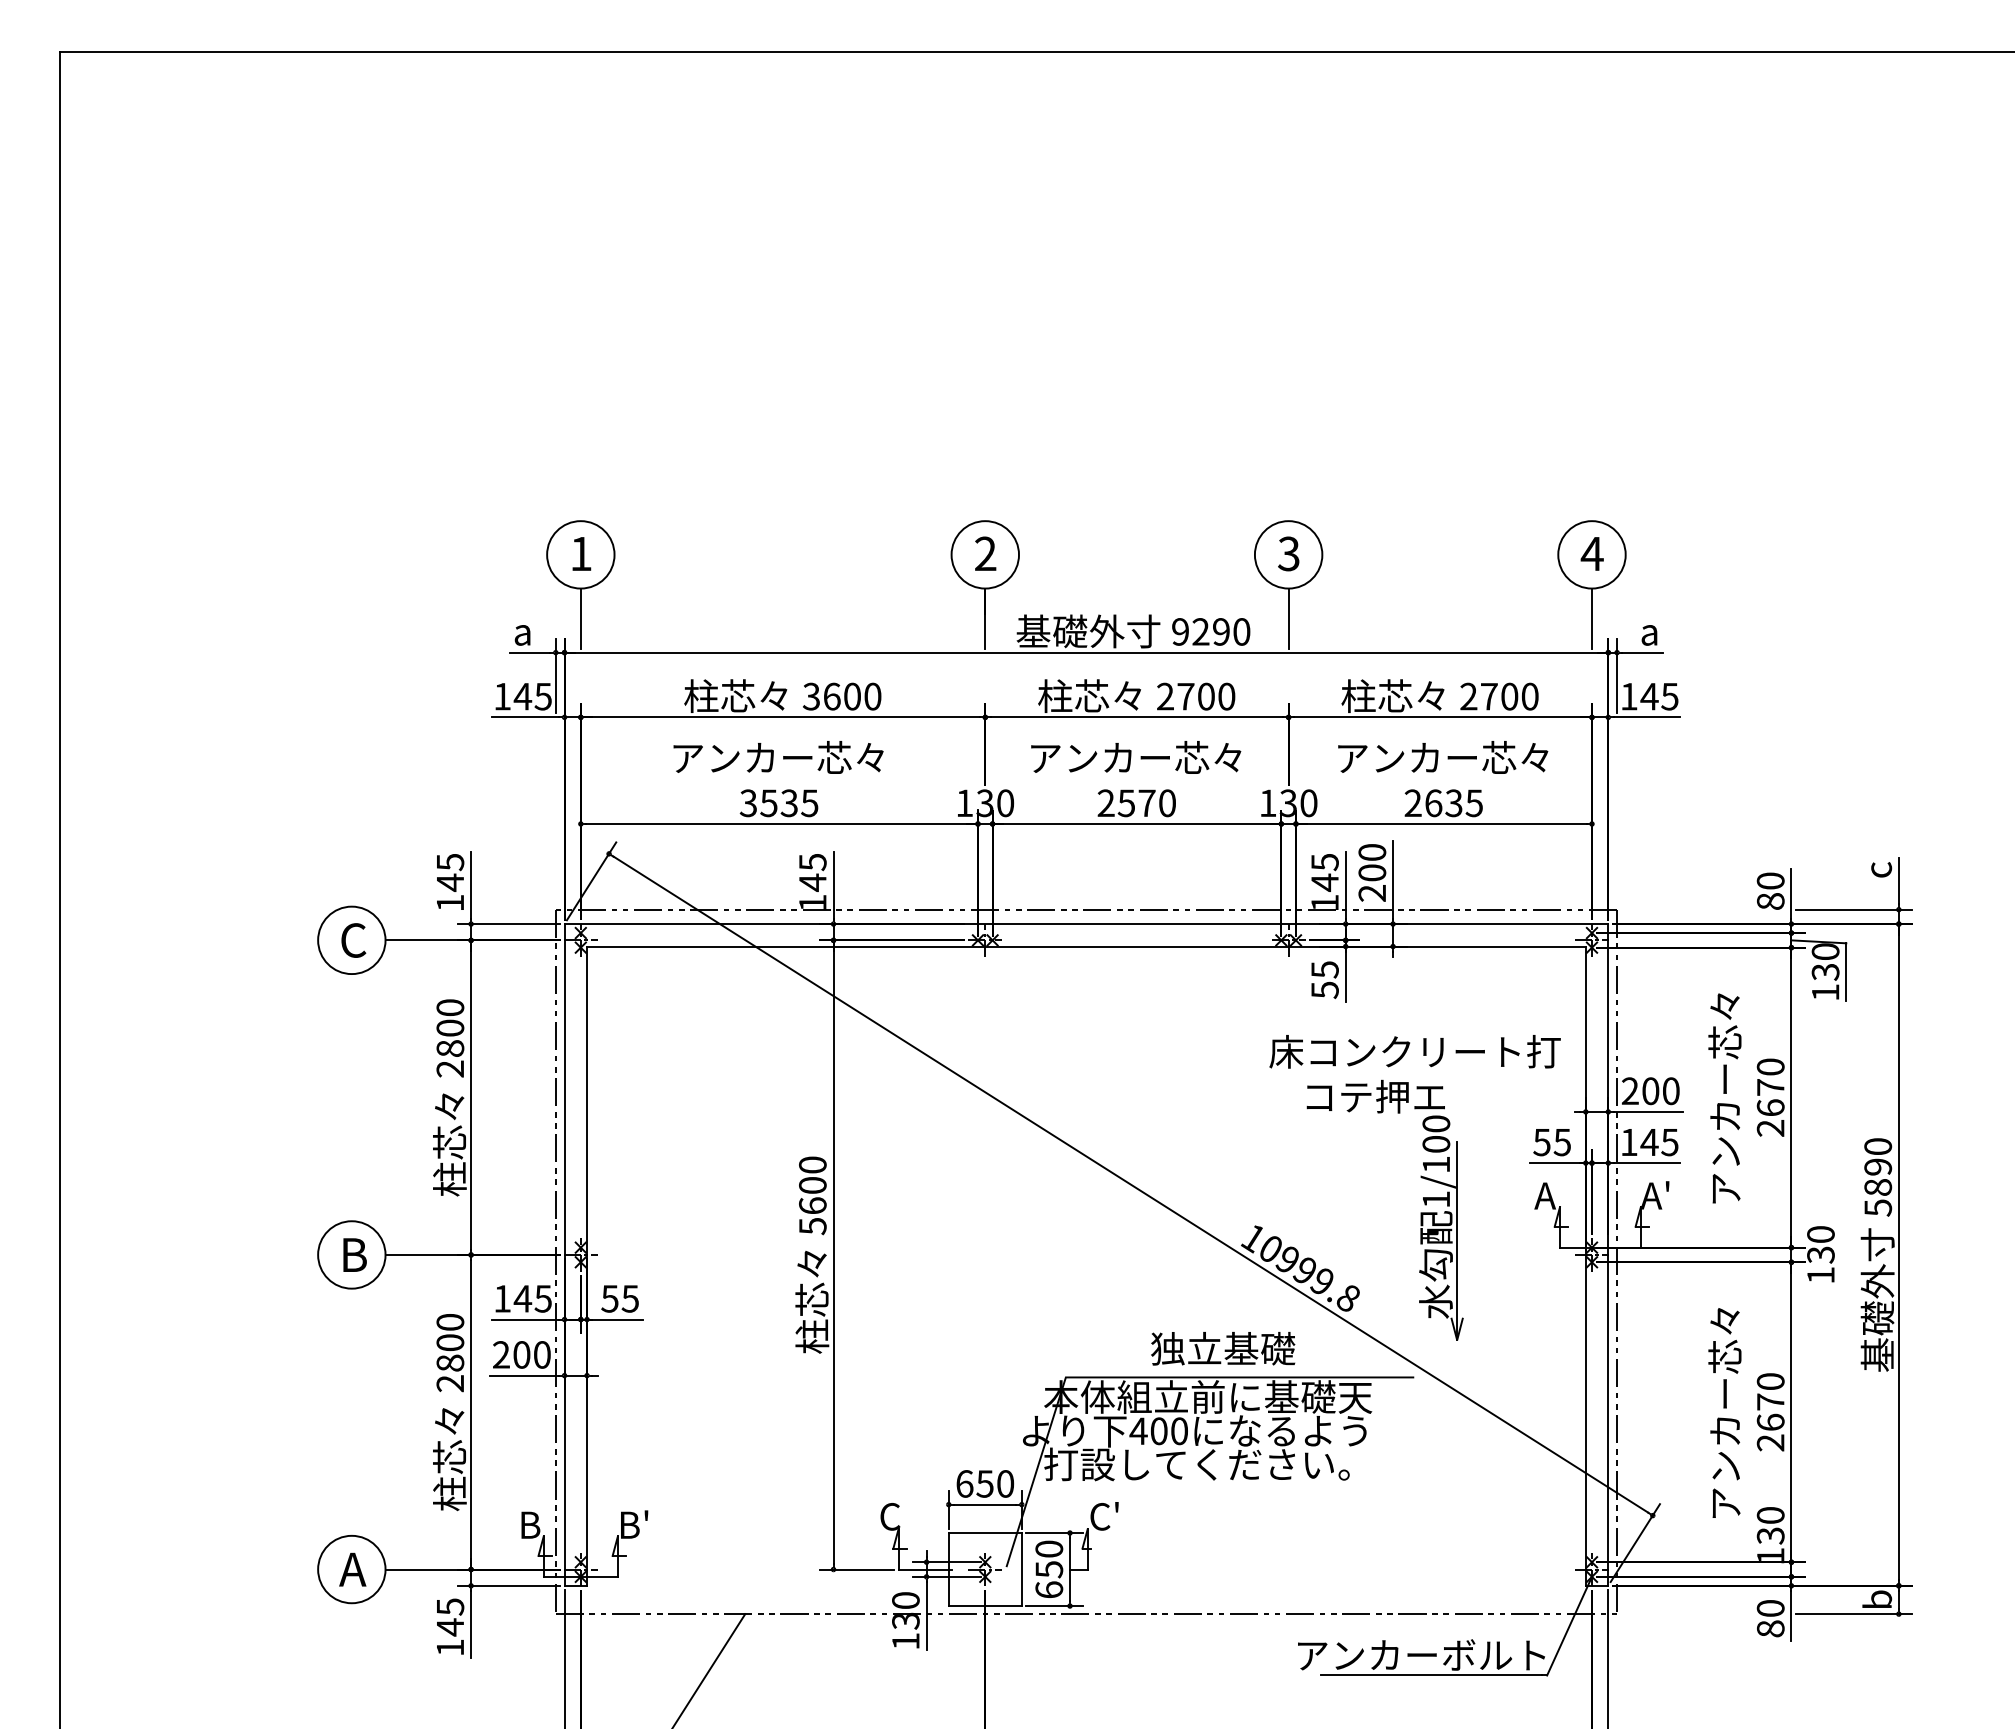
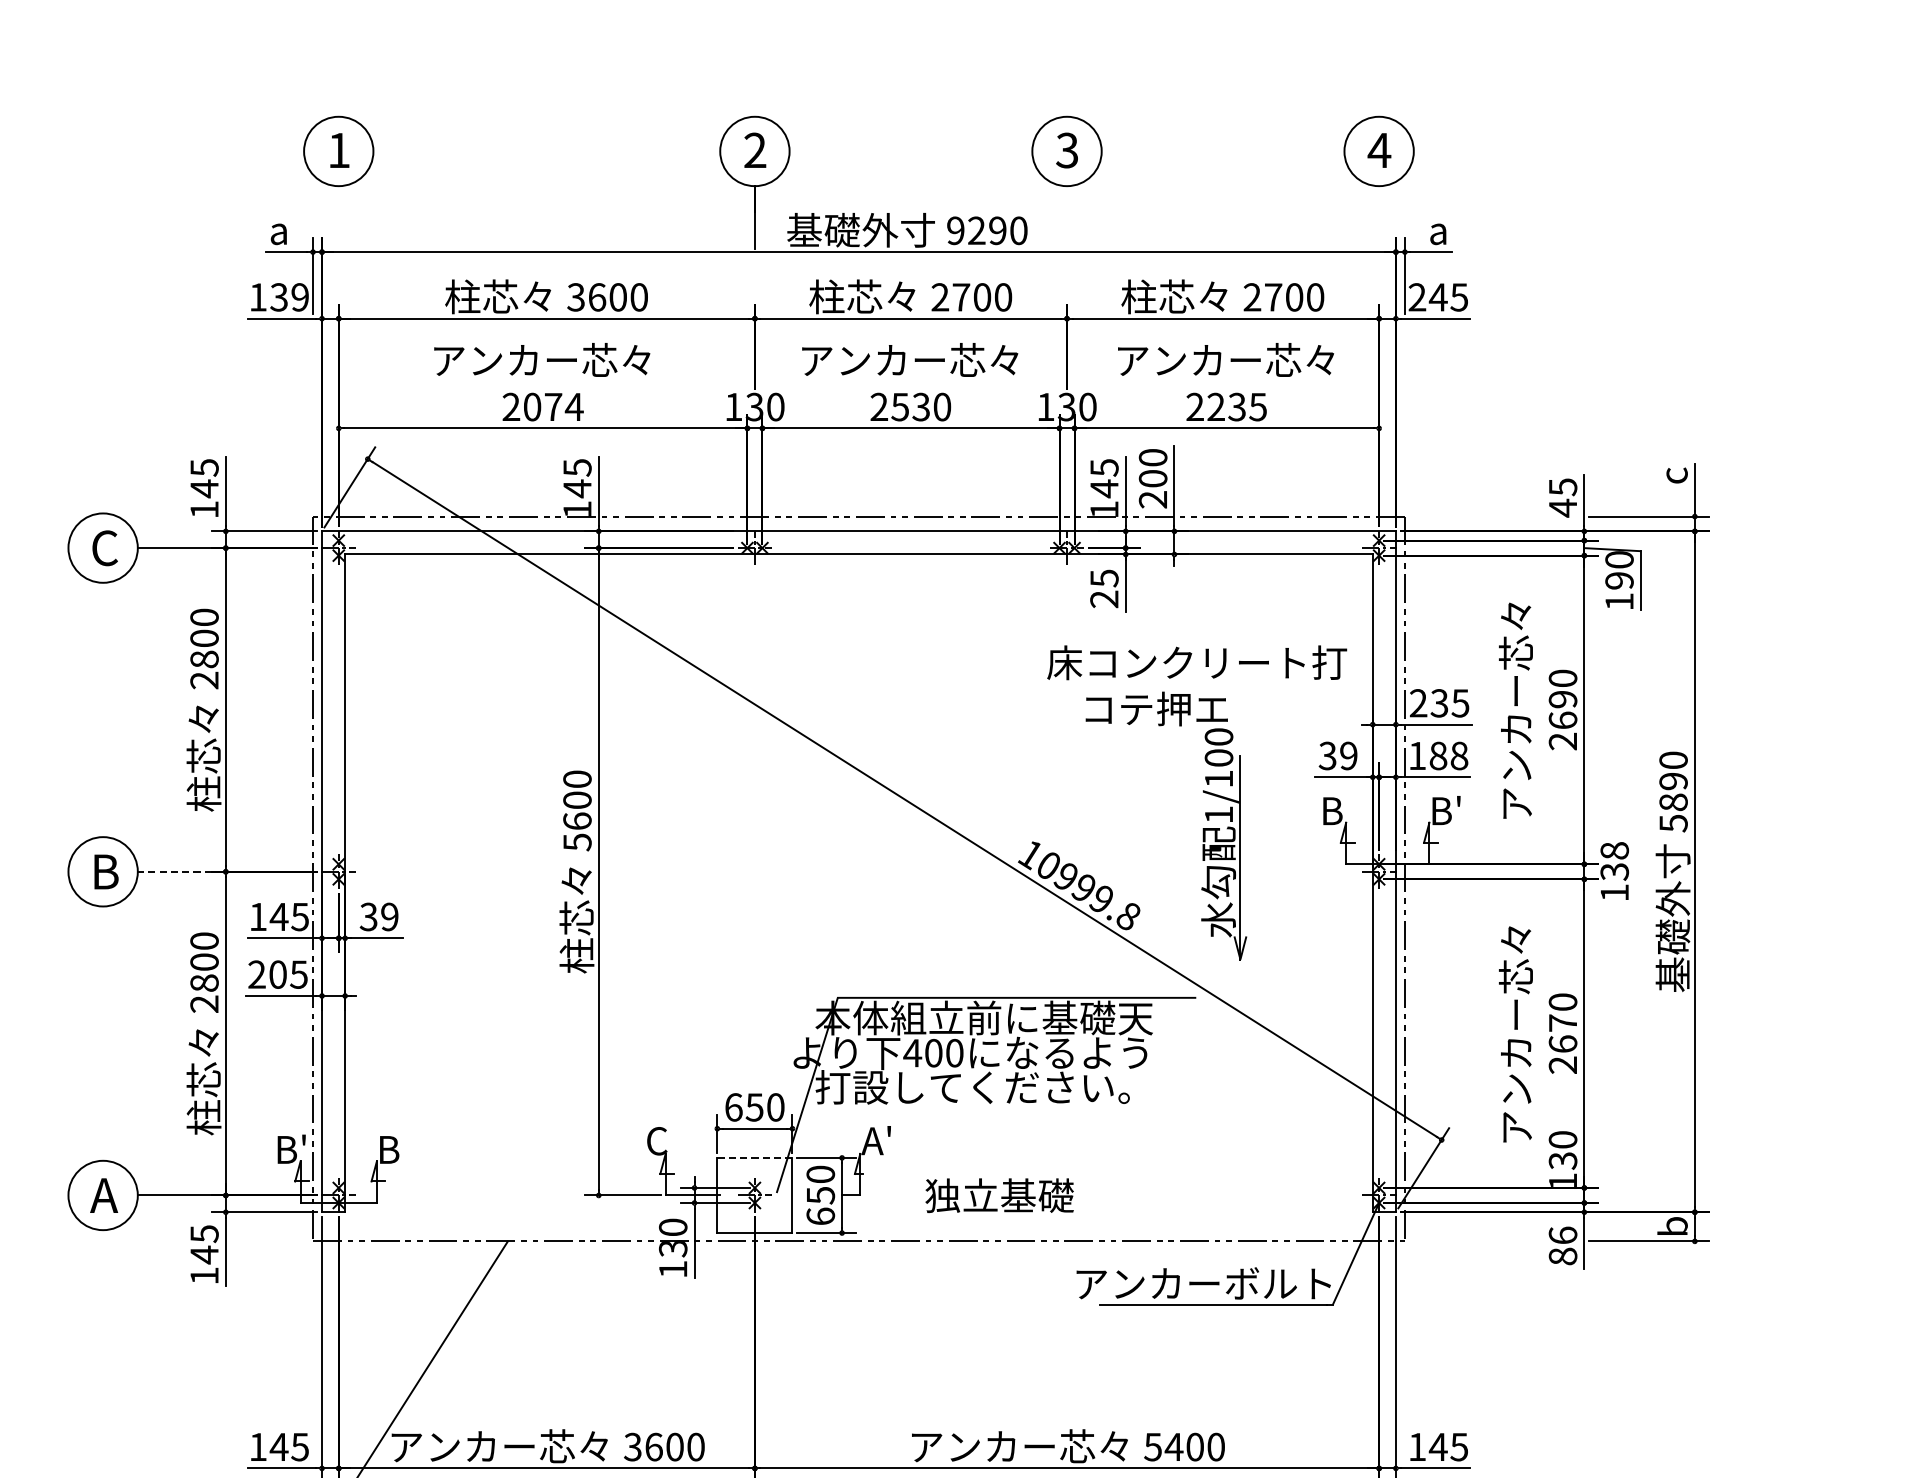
line: (580, 618) -> (338, 216), removed
line: (1288, 618) -> (1066, 216), removed
line: (1591, 618) -> (1378, 216), removed
text: (532, 696) -> (289, 297), 145 -> 139
text: (1628, 696) -> (1416, 297), 145 -> 245
text: (778, 803) -> (542, 407), 3535 -> 2074
text: (1146, 803) -> (920, 407), 2570 -> 2530
text: (1433, 803) -> (1216, 407), 2635 -> 2235
text: (1770, 891) -> (1562, 497), 80 -> 45
text: (1825, 971) -> (1619, 580), 130 -> 190
text: (1324, 990) -> (1103, 599), 55 -> 25
text: (1770, 1087) -> (1562, 699), 2670 -> 2690
text: (1660, 1091) -> (1449, 703), 200 -> 235
text: (1551, 1142) -> (1337, 756), 55 -> 39
text: (1659, 1142) -> (1448, 756), 145 -> 188
text: (1545, 1195) -> (1331, 810), A -> B
text: (1656, 1195) -> (1445, 810), A' -> B'
text: (1820, 1234) -> (1614, 850), 130 -> 138
line: (421, 1254) -> (174, 871), solid -> dashed
text: (619, 1298) -> (378, 916), 55 -> 39
text: (1223, 1348) -> (1000, 1195), moved
text: (541, 1354) -> (298, 974), 200 -> 205
text: (546, 1515) -> (303, 1139), B -> B'
text: (646, 1515) -> (406, 1139), B' -> B
text: (1103, 1516) -> (876, 1140), C' -> A'
line: (985, 1533) -> (755, 1158), solid -> dashed
text: (1770, 1607) -> (1562, 1234), 80 -> 86

